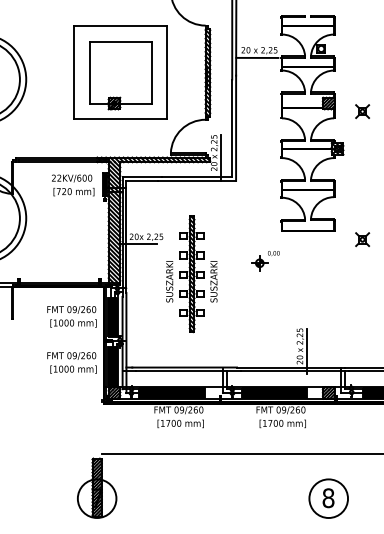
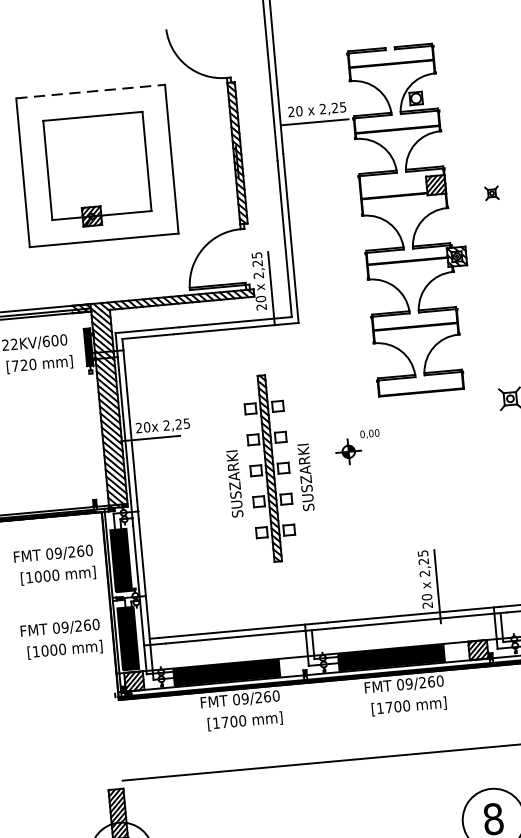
line: (121, 26) -> (91, 91), solid -> dashed
part: (362, 111) -> (491, 192), size x0.6
part: (191, 274) -> (268, 469), moved

